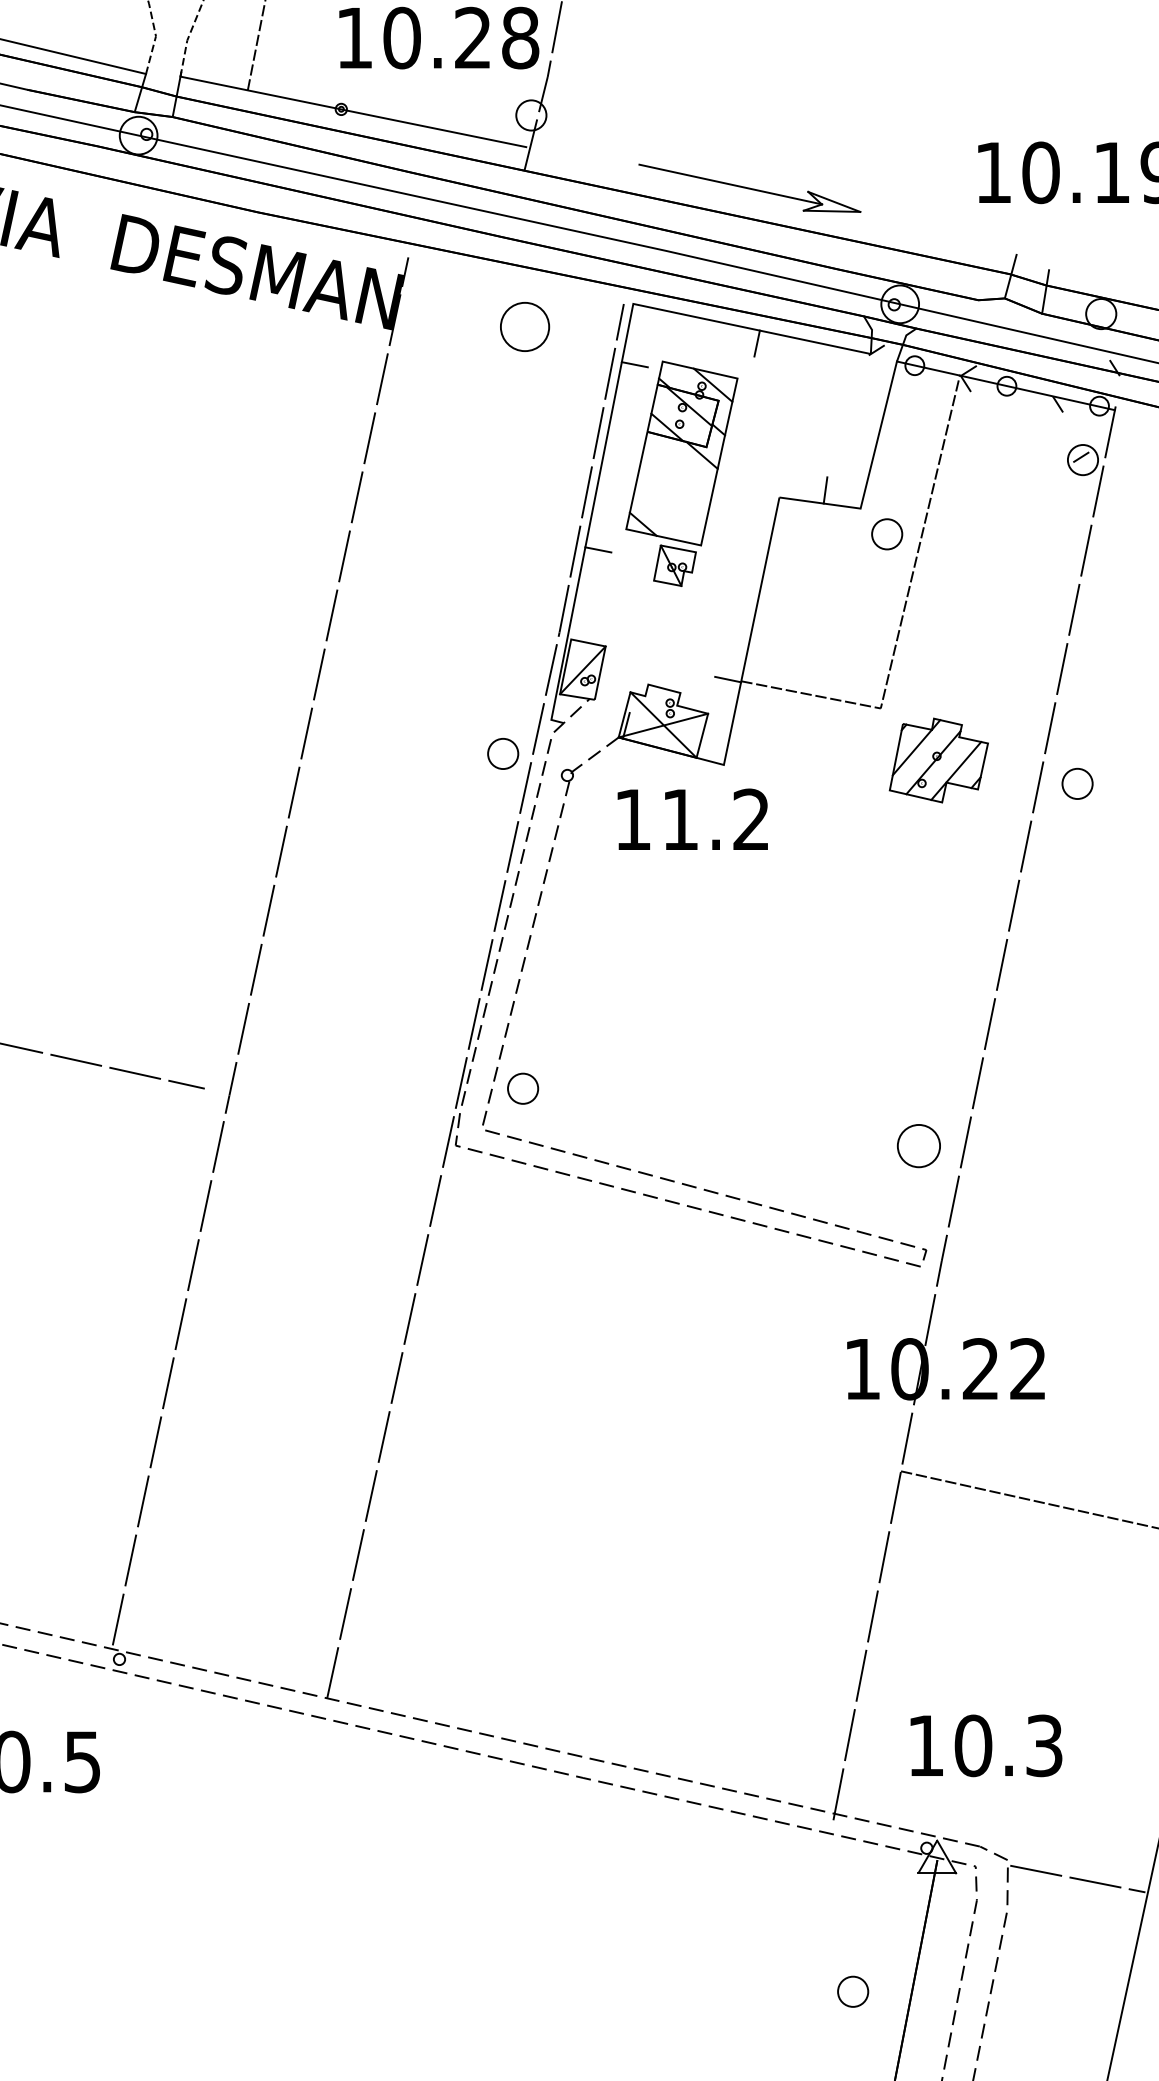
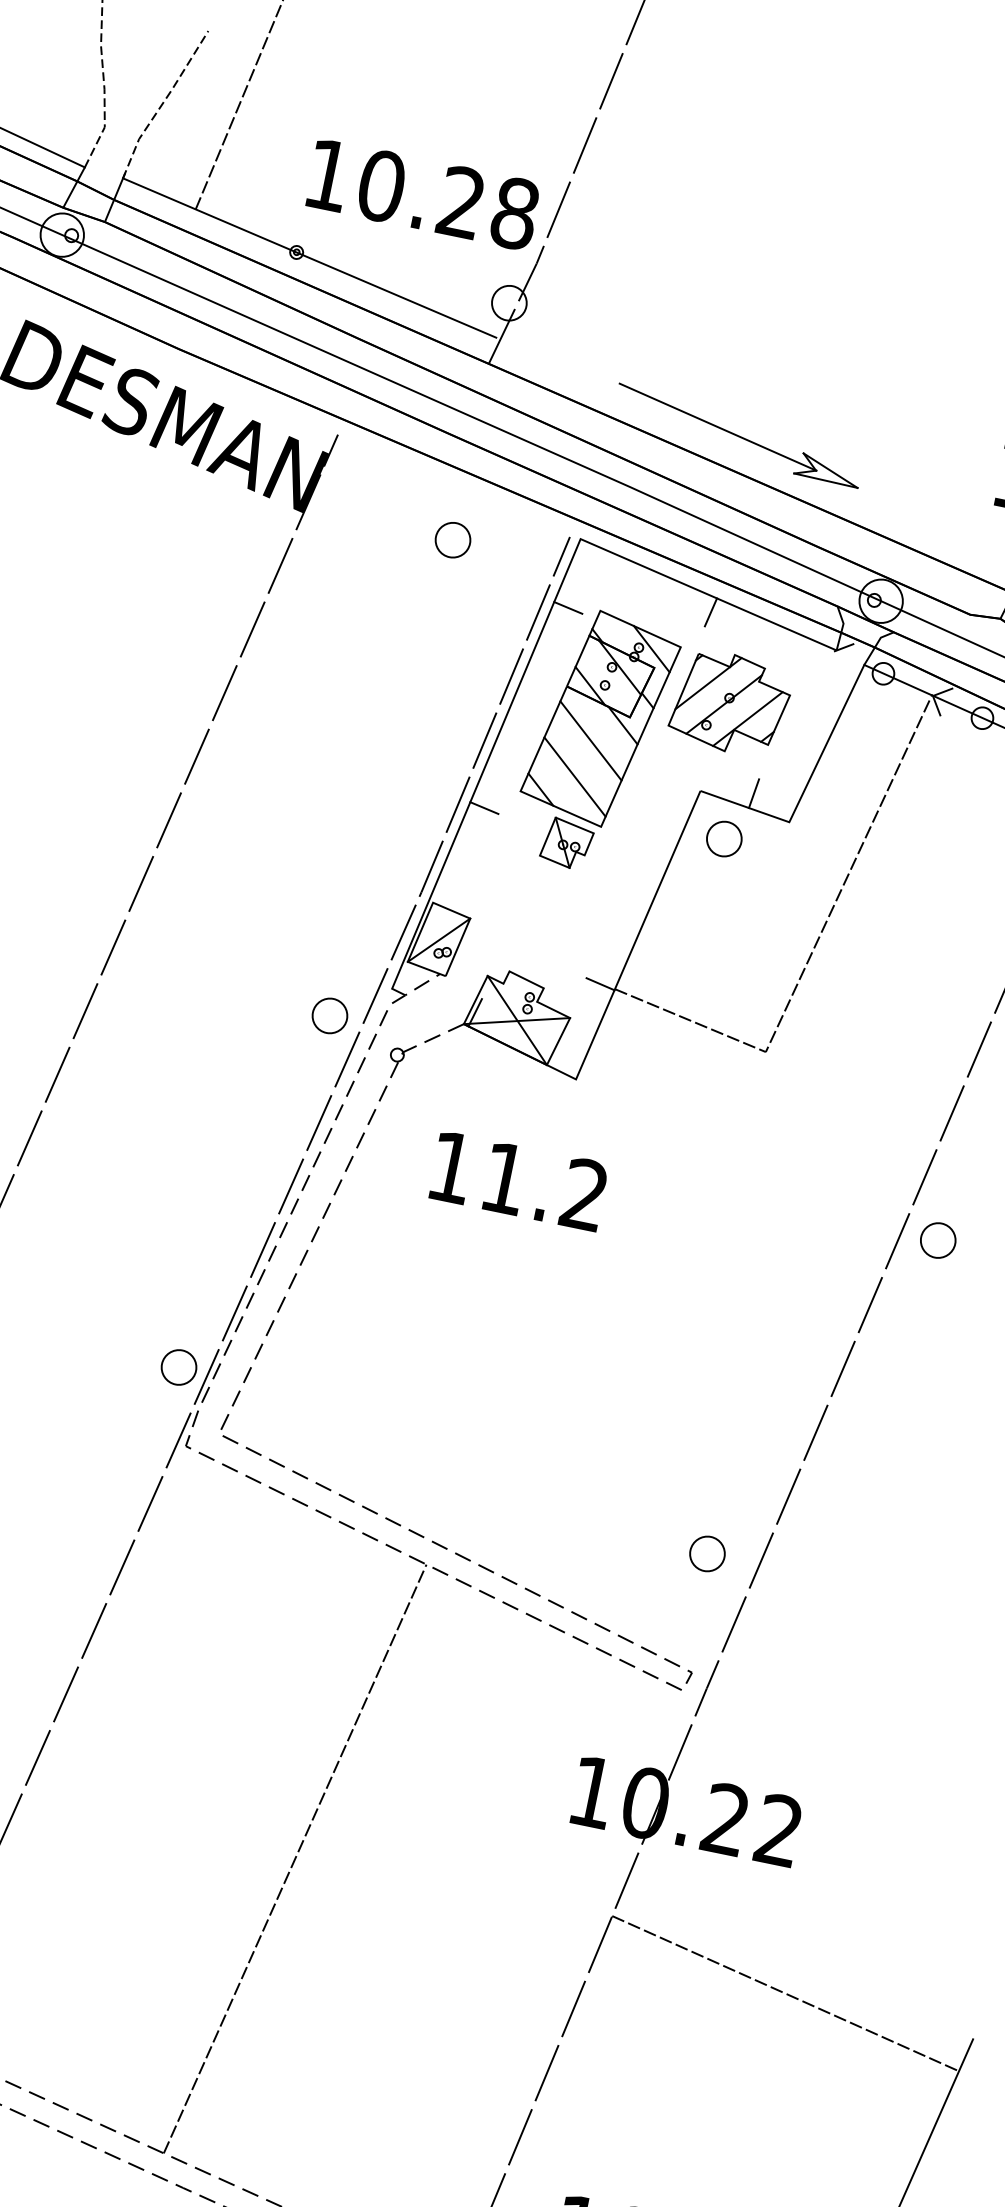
part: (524, 327) -> (452, 540), size x0.62
line: (677, 473) -> (591, 740), added
line: (670, 507) -> (575, 777), added
part: (887, 534) -> (724, 839), moved
part: (938, 760) -> (730, 703), moved
part: (1077, 783) -> (938, 1240), moved
text: (692, 818) -> (518, 1179), moved
part: (523, 1088) -> (179, 1367), moved
part: (918, 1146) -> (707, 1554), size x0.71
line: (620, 1477) -> (294, 1858), added

